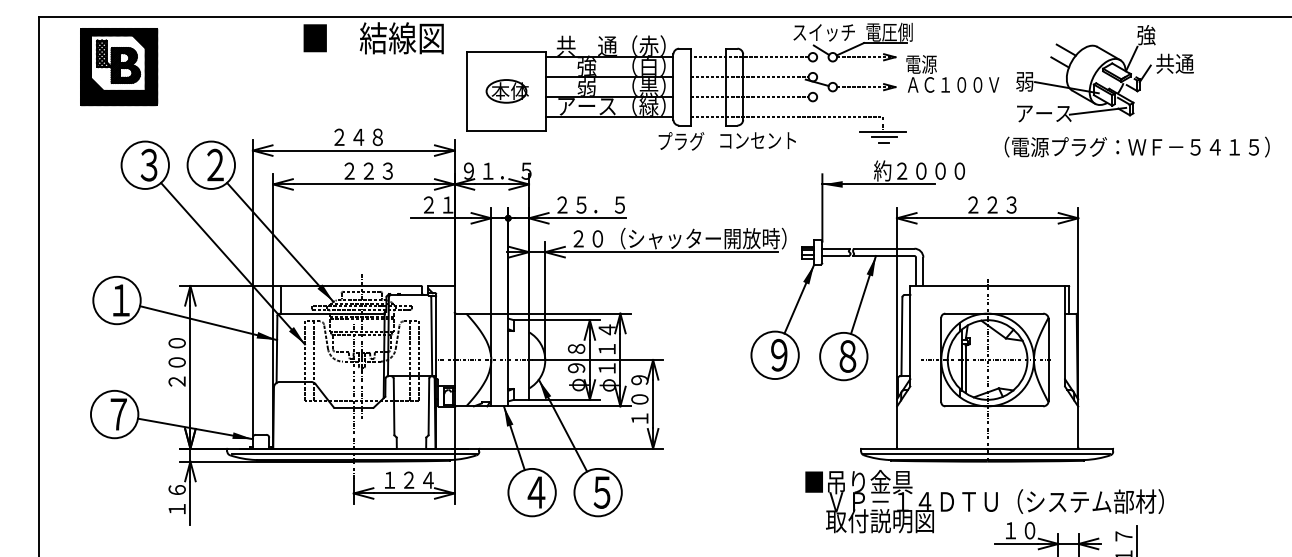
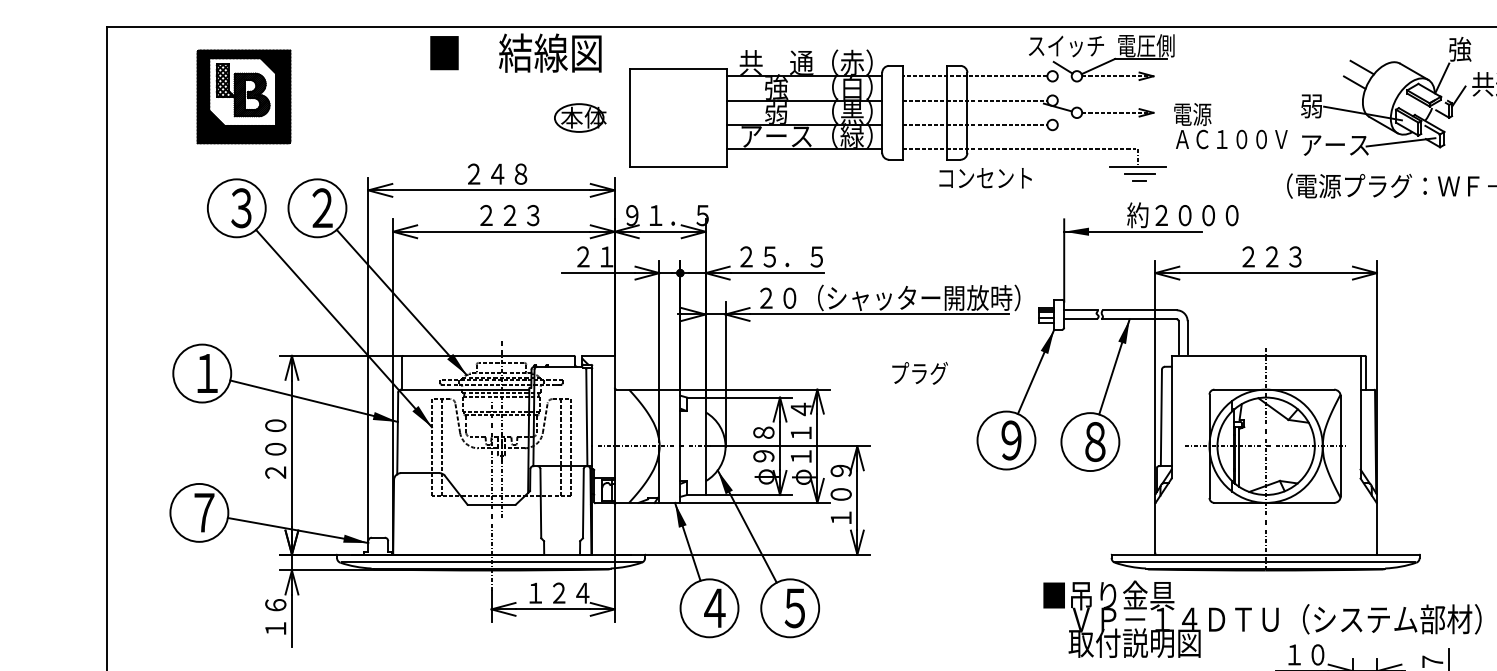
part: (119, 67) -> (244, 97), moved
text: (952, 73) -> (1230, 125), moved
part: (506, 91) -> (579, 118), moved
text: (681, 141) -> (920, 373), moved

